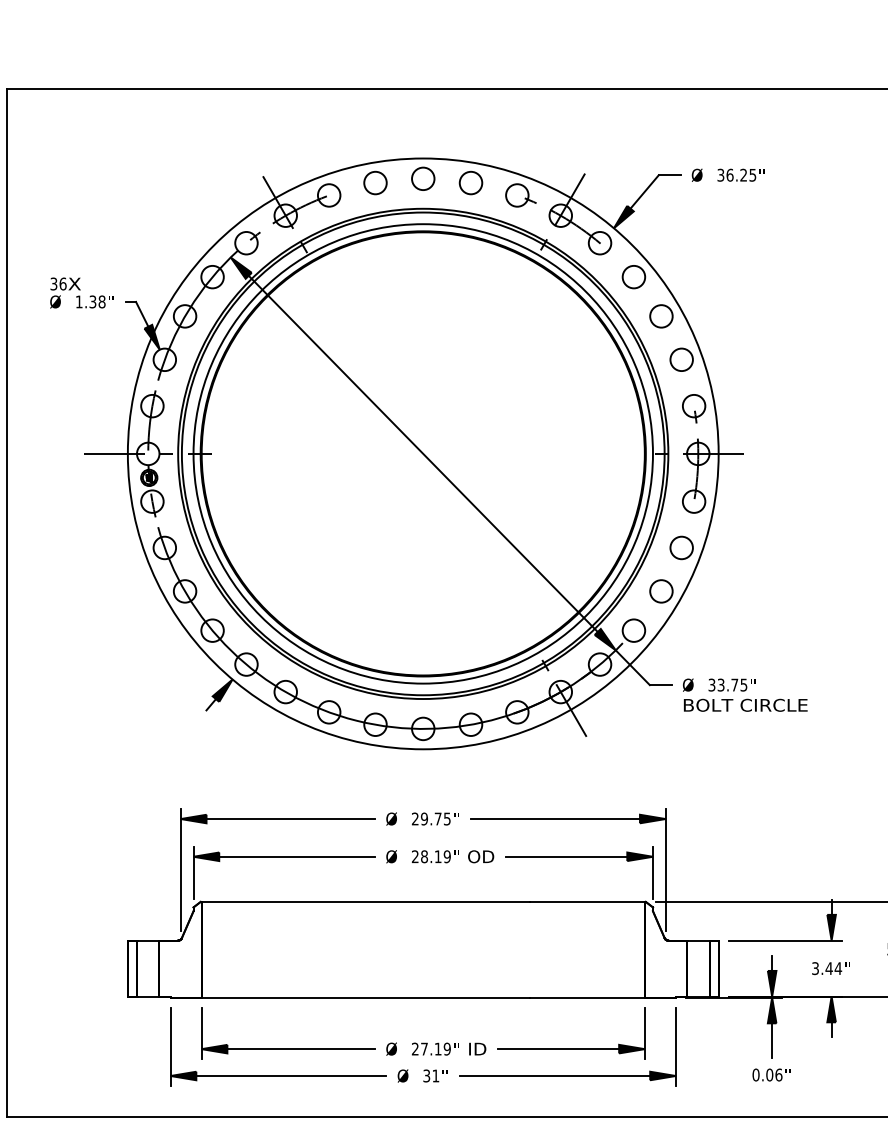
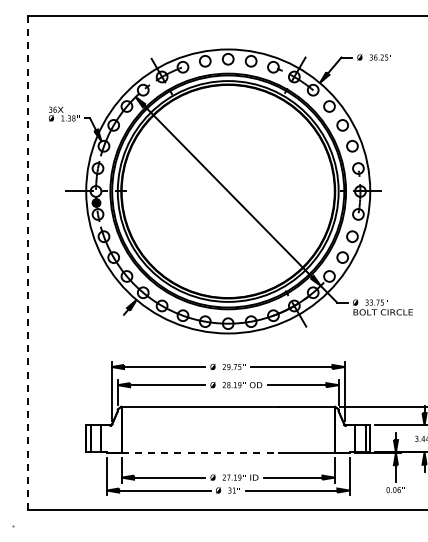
line: (7, 601) -> (28, 262), solid -> dashed
line: (365, 996) -> (200, 452), solid -> dashed

